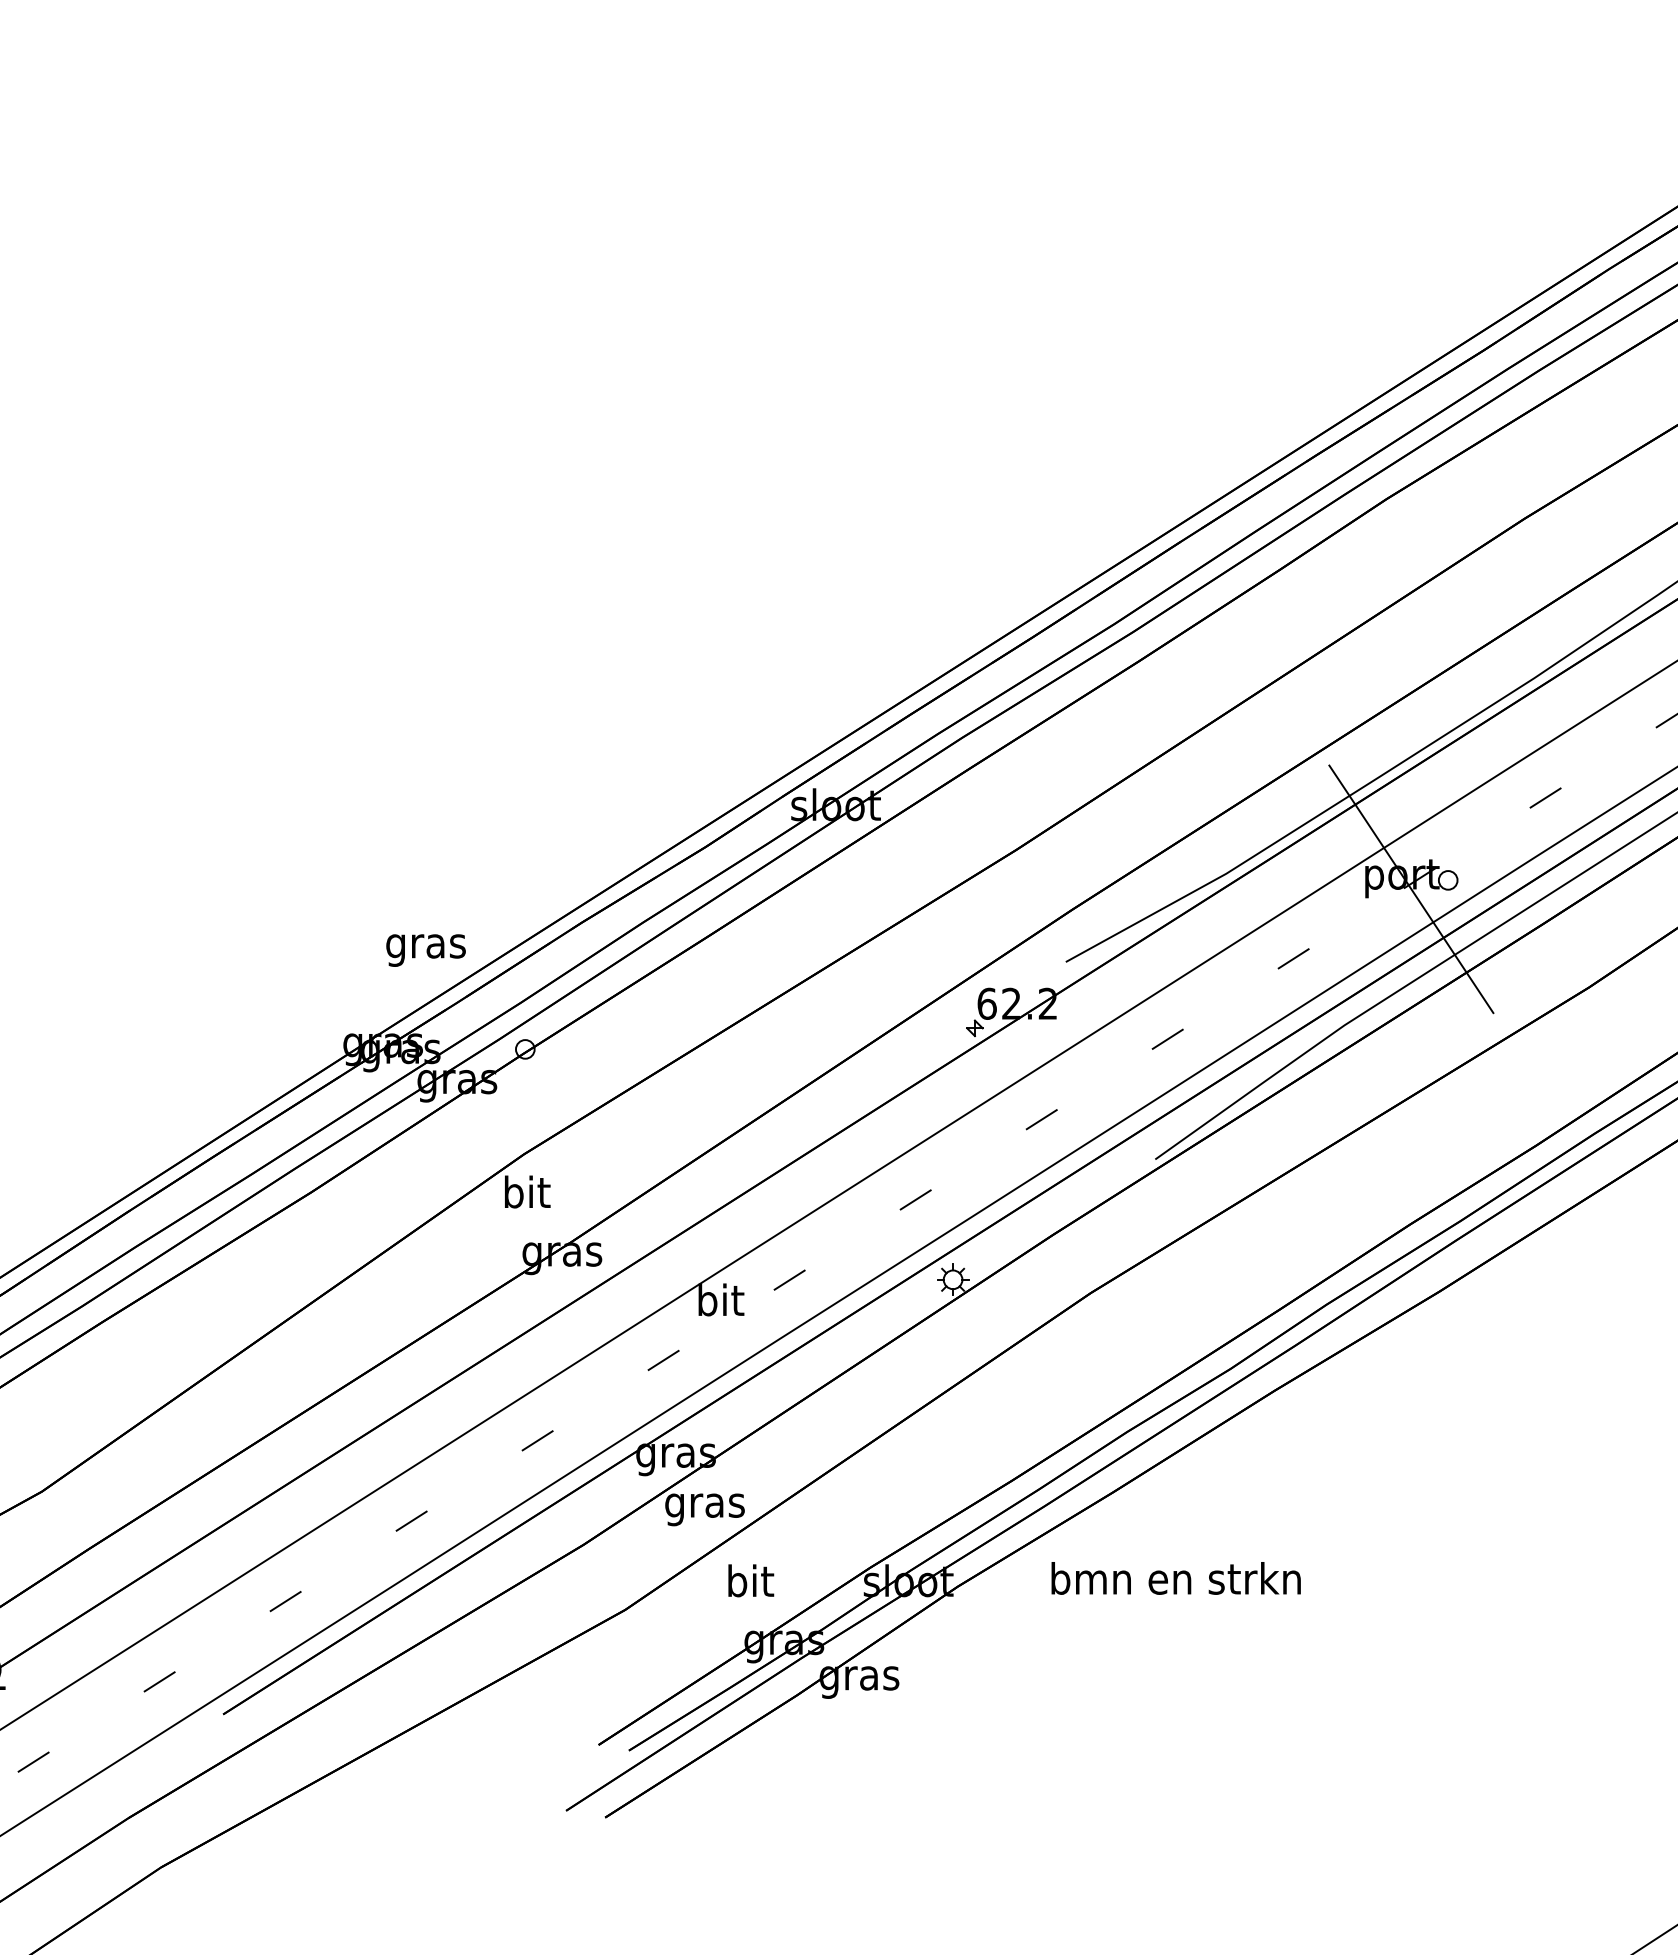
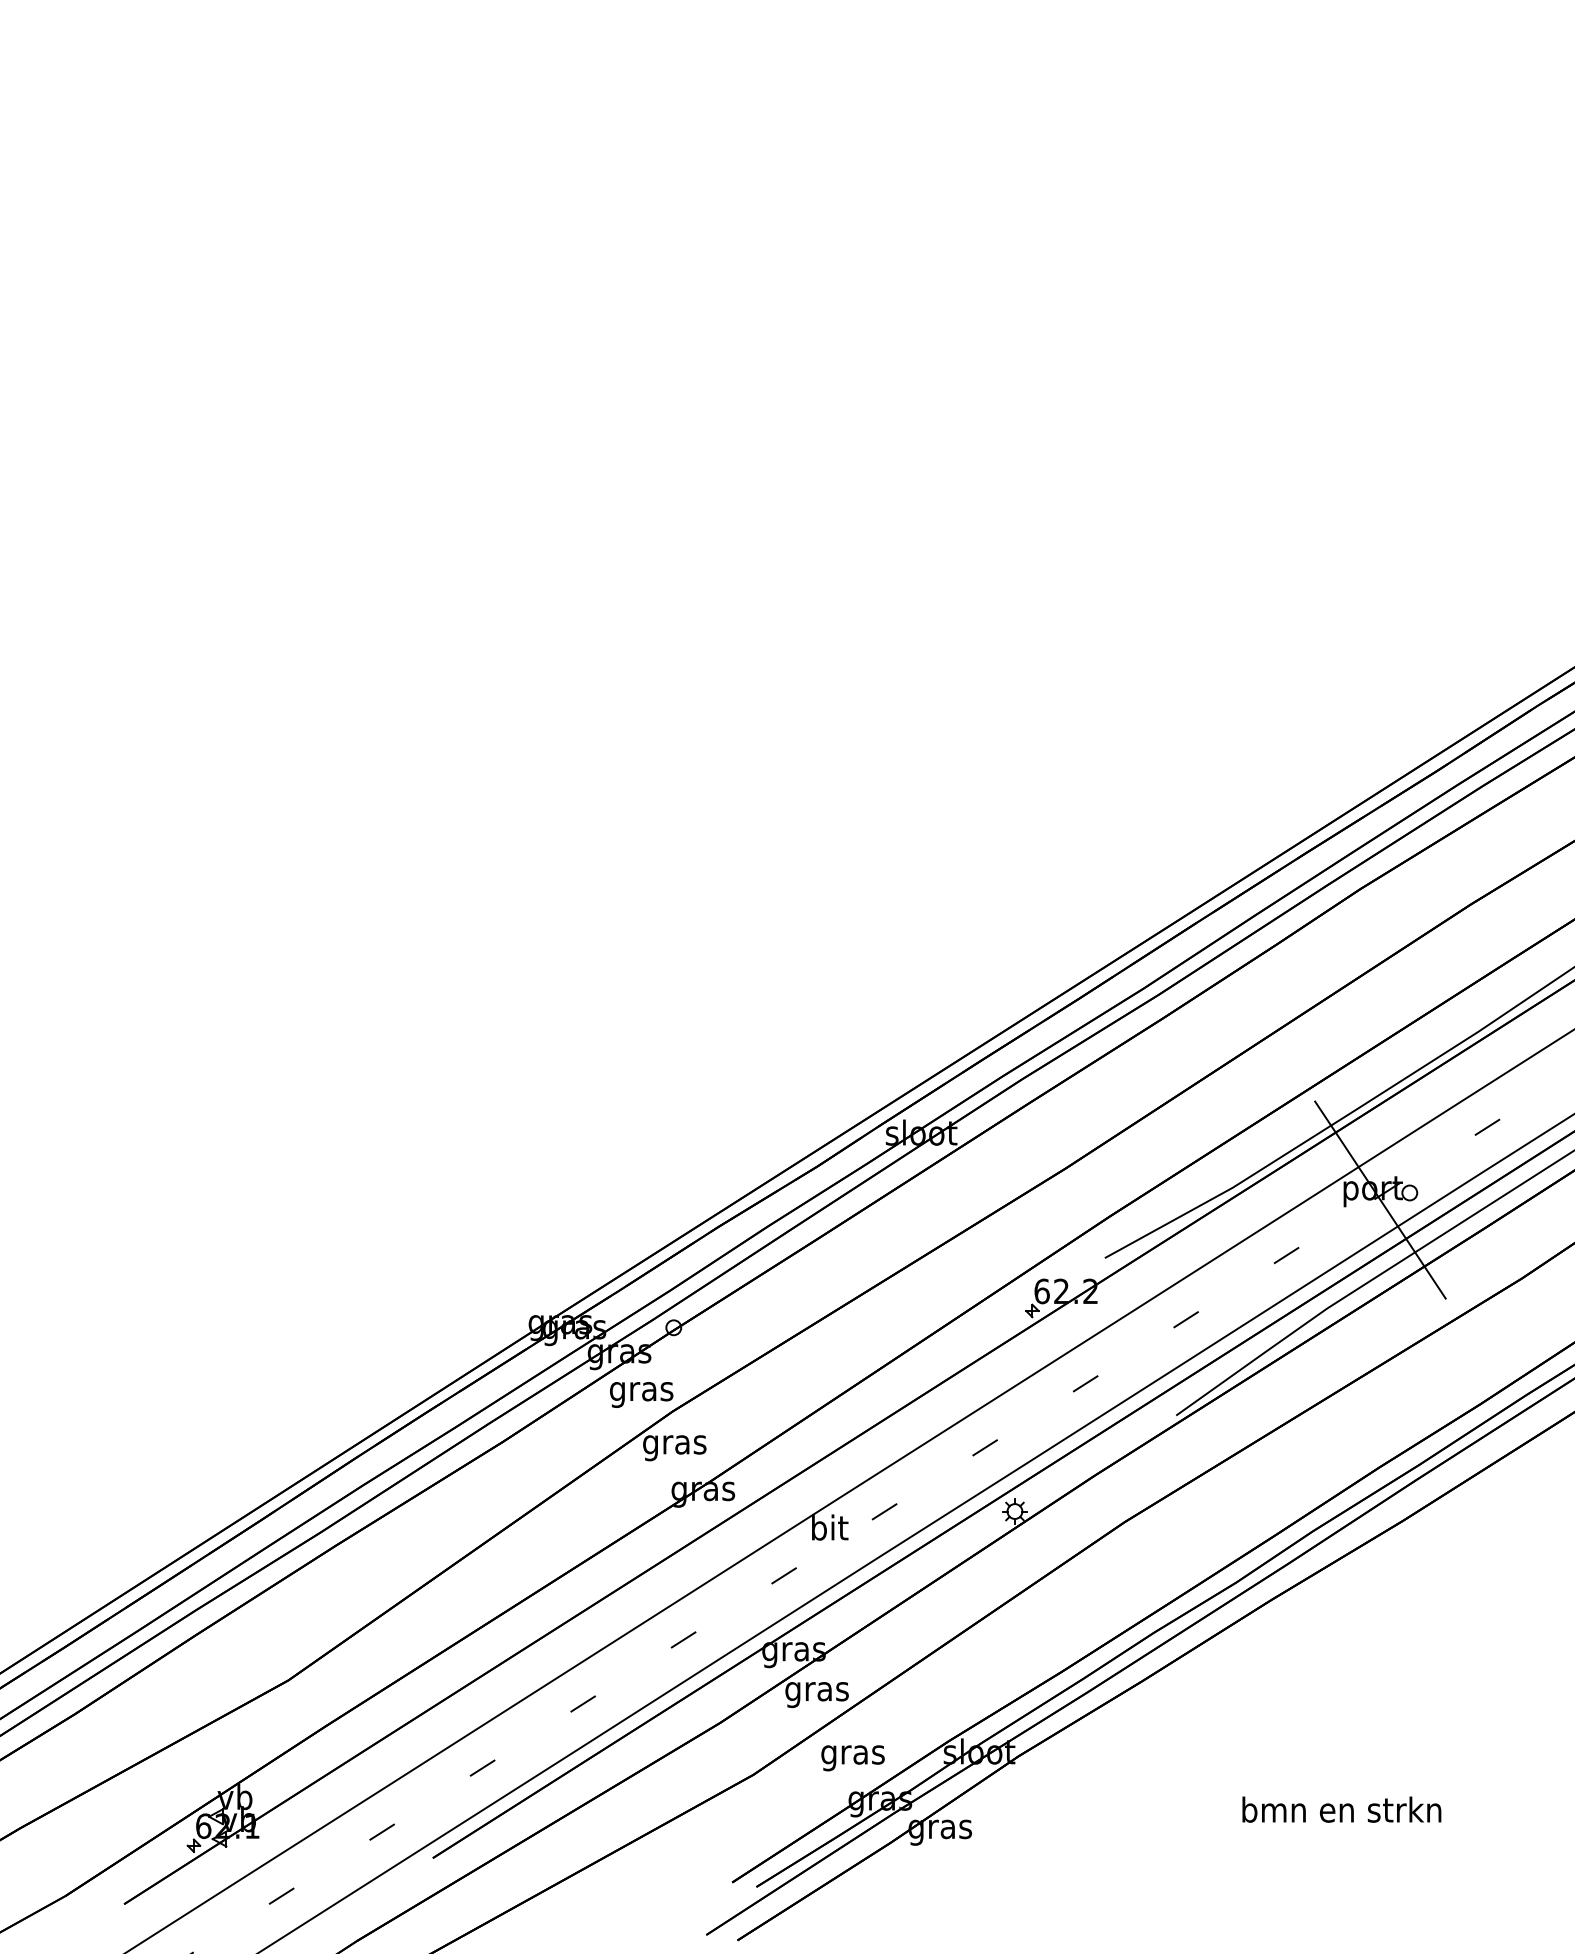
text: (425, 949) -> (641, 1394), moved
text: (526, 1195) -> (674, 1444), bit -> gras
text: (1175, 1578) -> (1341, 1809), moved
text: (749, 1584) -> (852, 1754), bit -> gras

